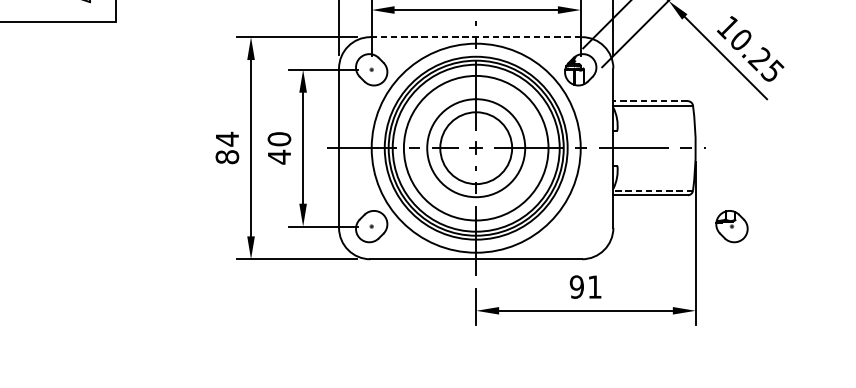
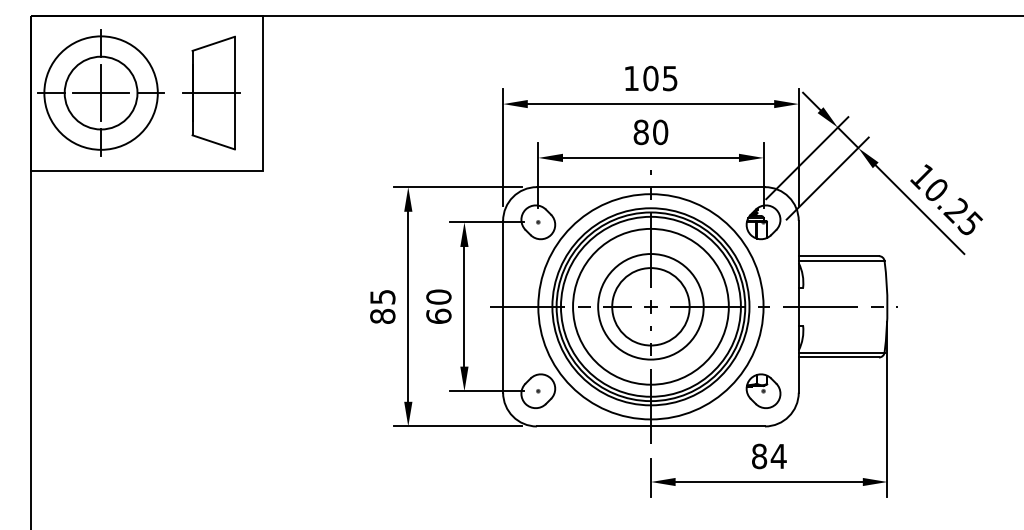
line: (476, 37) -> (651, 187), dashed -> solid
line: (650, 101) -> (838, 256), dashed -> solid
text: (227, 139) -> (382, 297), 84 -> 85
text: (279, 157) -> (438, 316), 40 -> 60
line: (653, 190) -> (841, 352), dashed -> solid
part: (731, 225) -> (763, 390), moved
text: (585, 287) -> (768, 456), 91 -> 84

